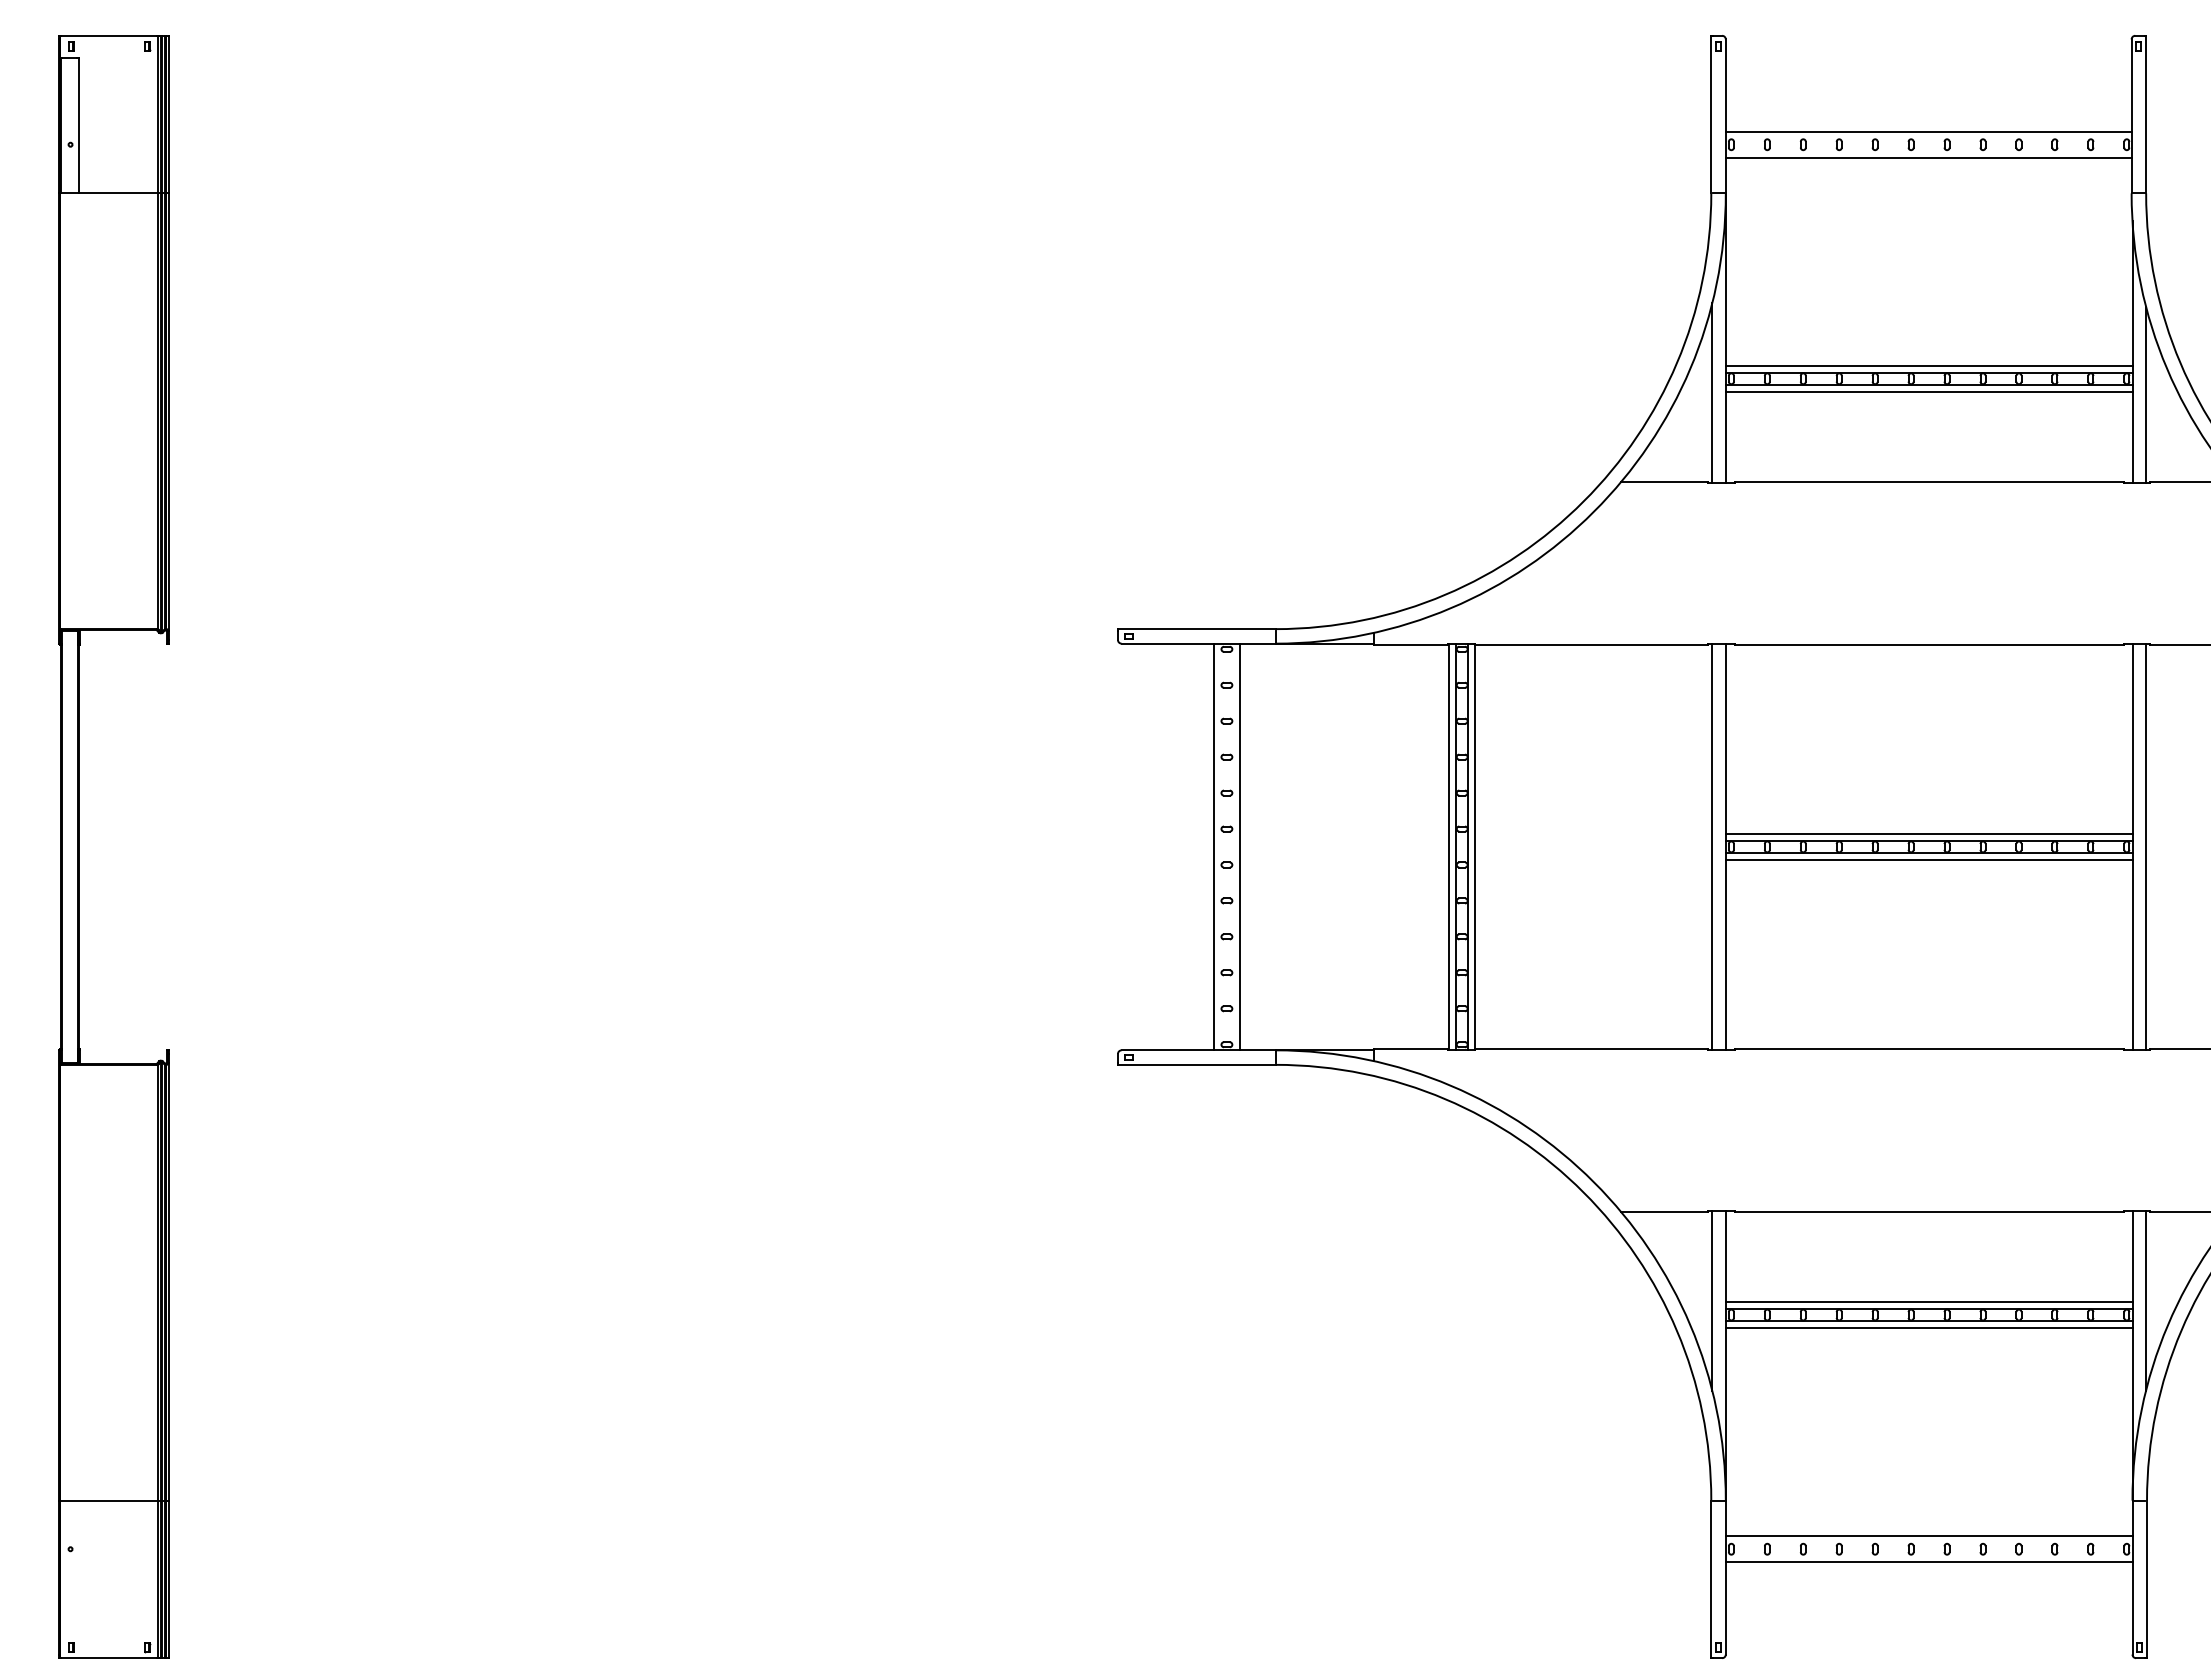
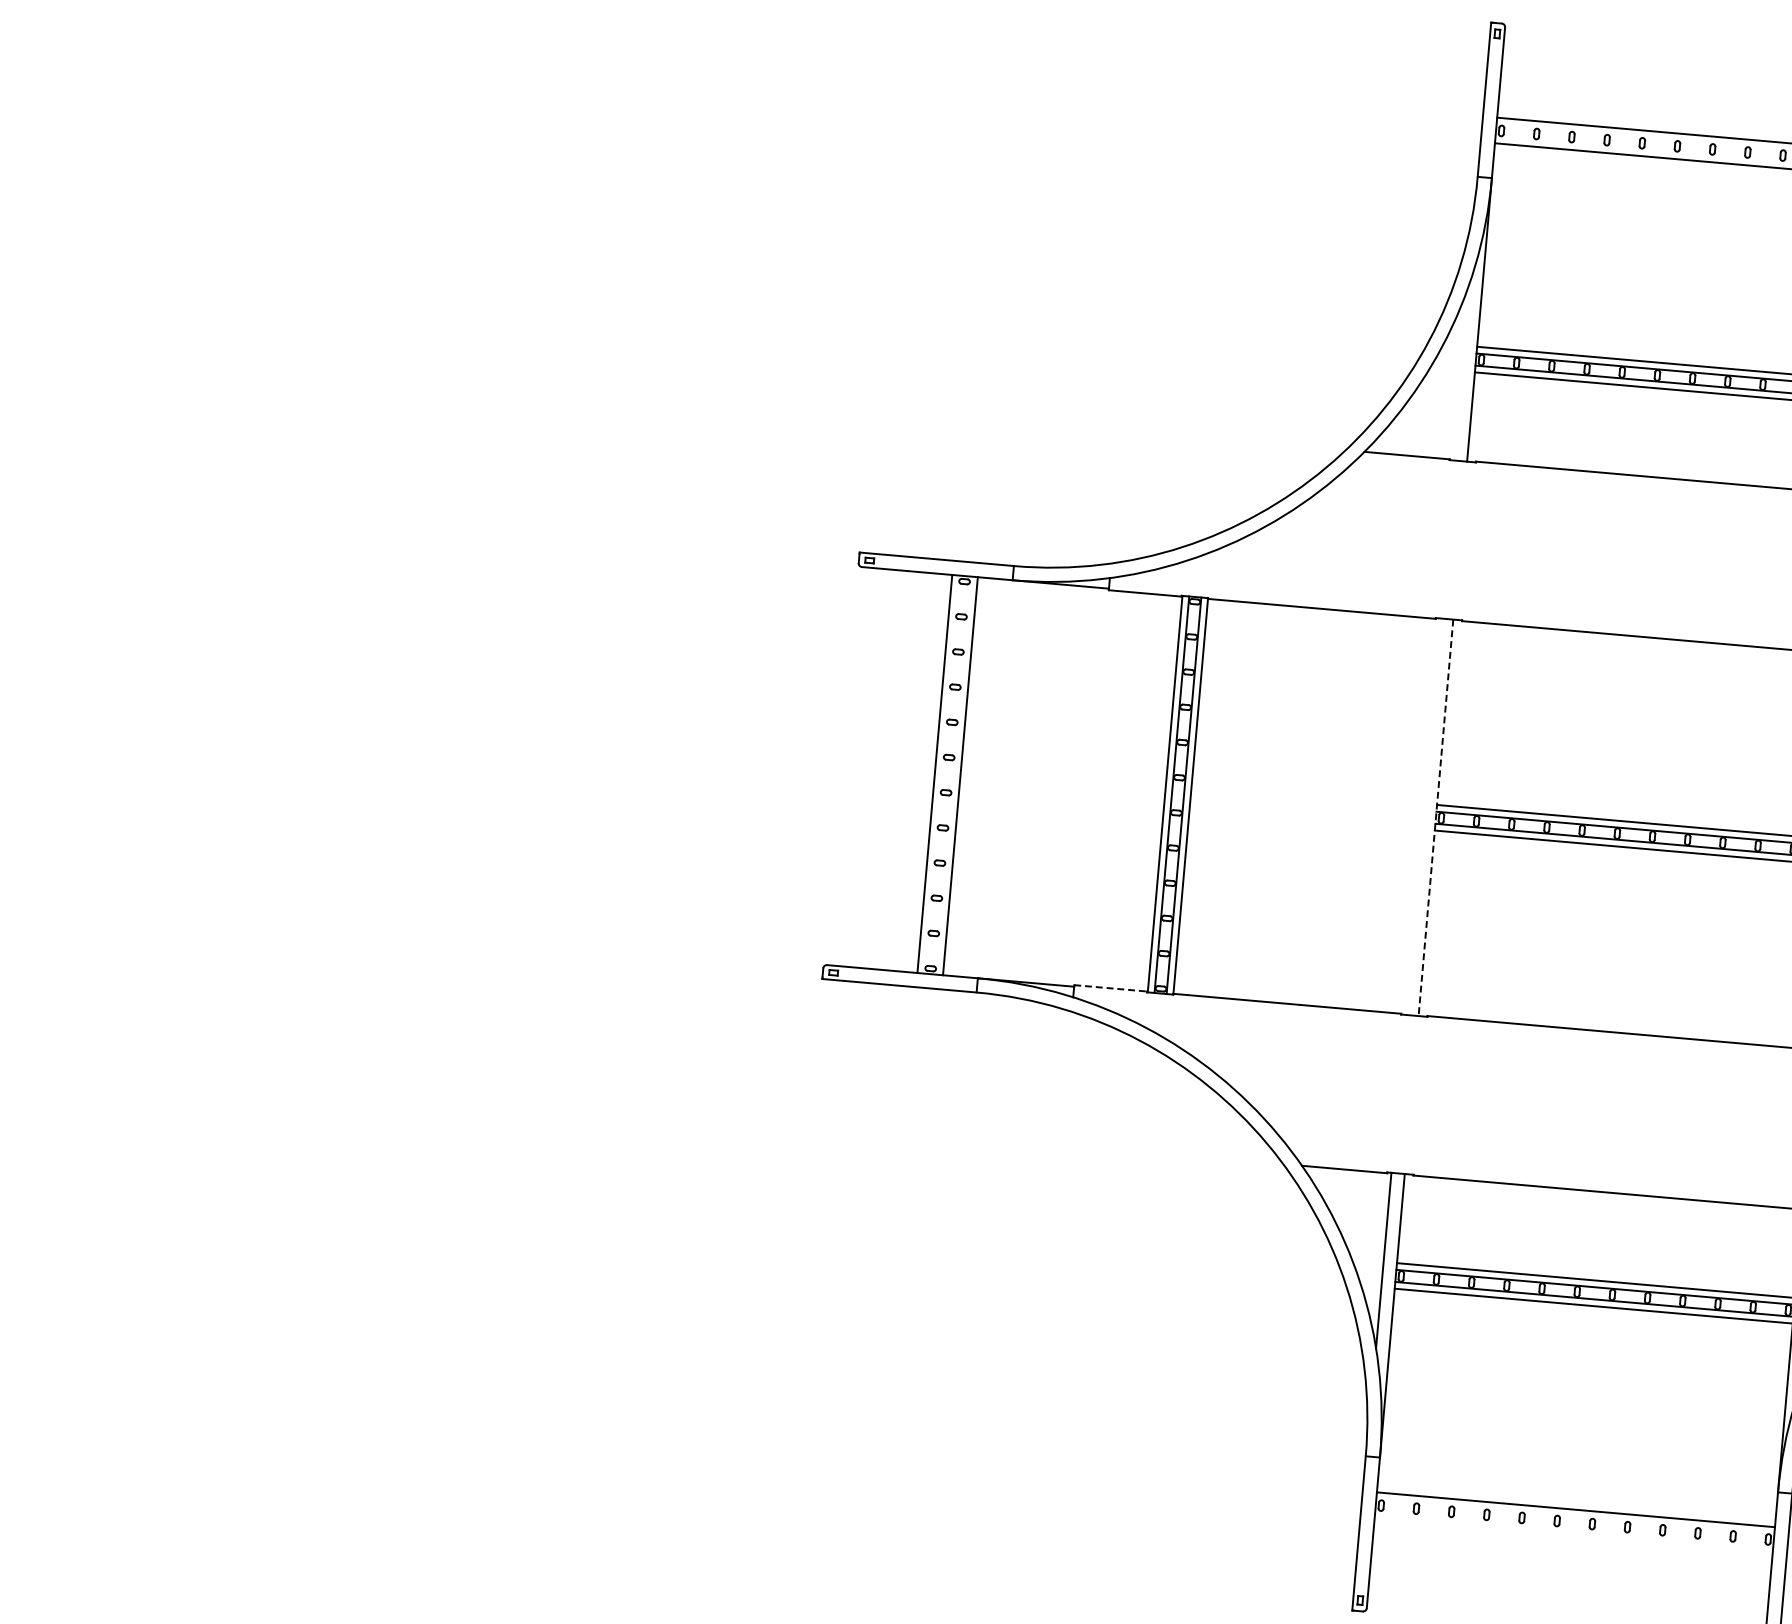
line: (1712, 393) -> (1461, 372), removed
line: (1712, 846) -> (1422, 816), removed
line: (1725, 846) -> (1435, 817), solid -> dashed
line: (1411, 1048) -> (1111, 988), solid -> dashed
line: (1928, 1562) -> (1573, 1535), removed

